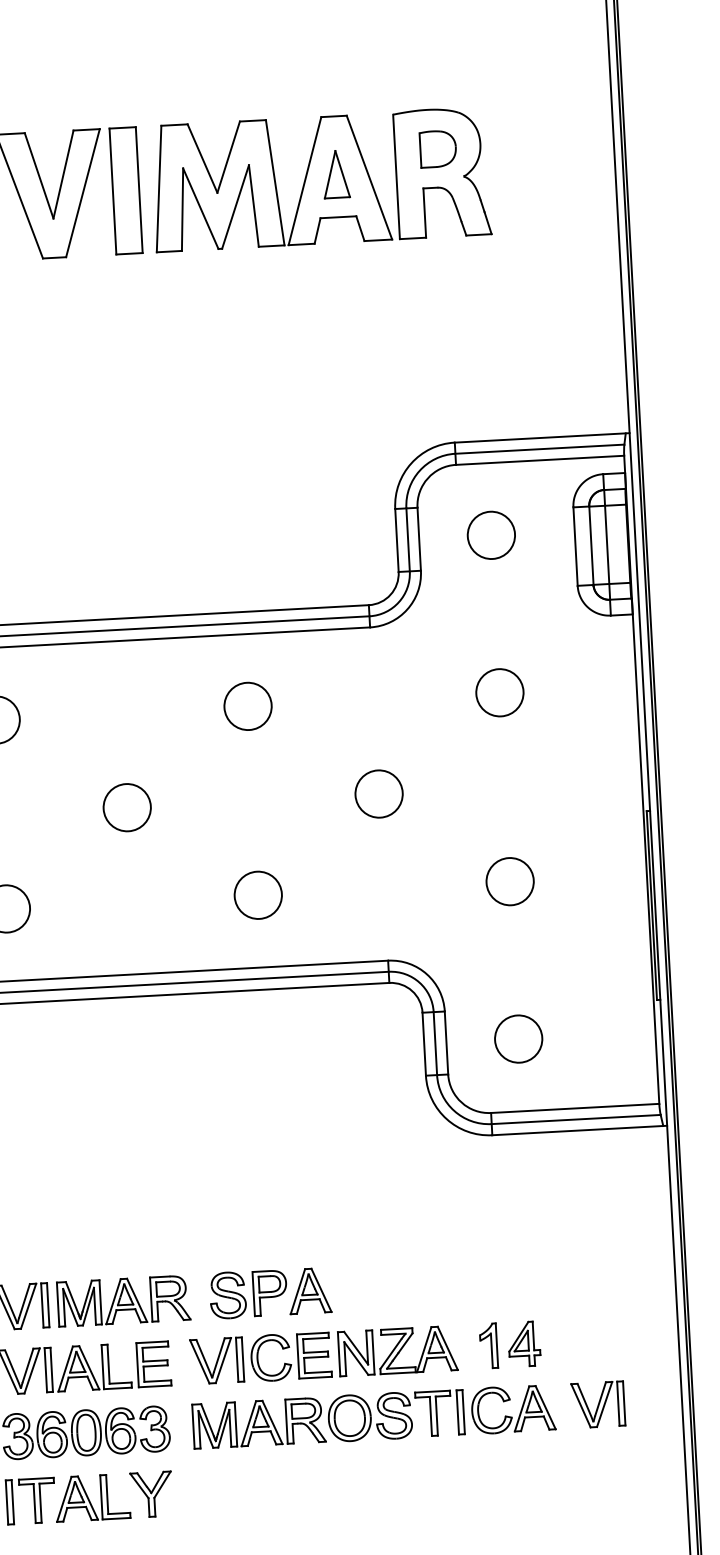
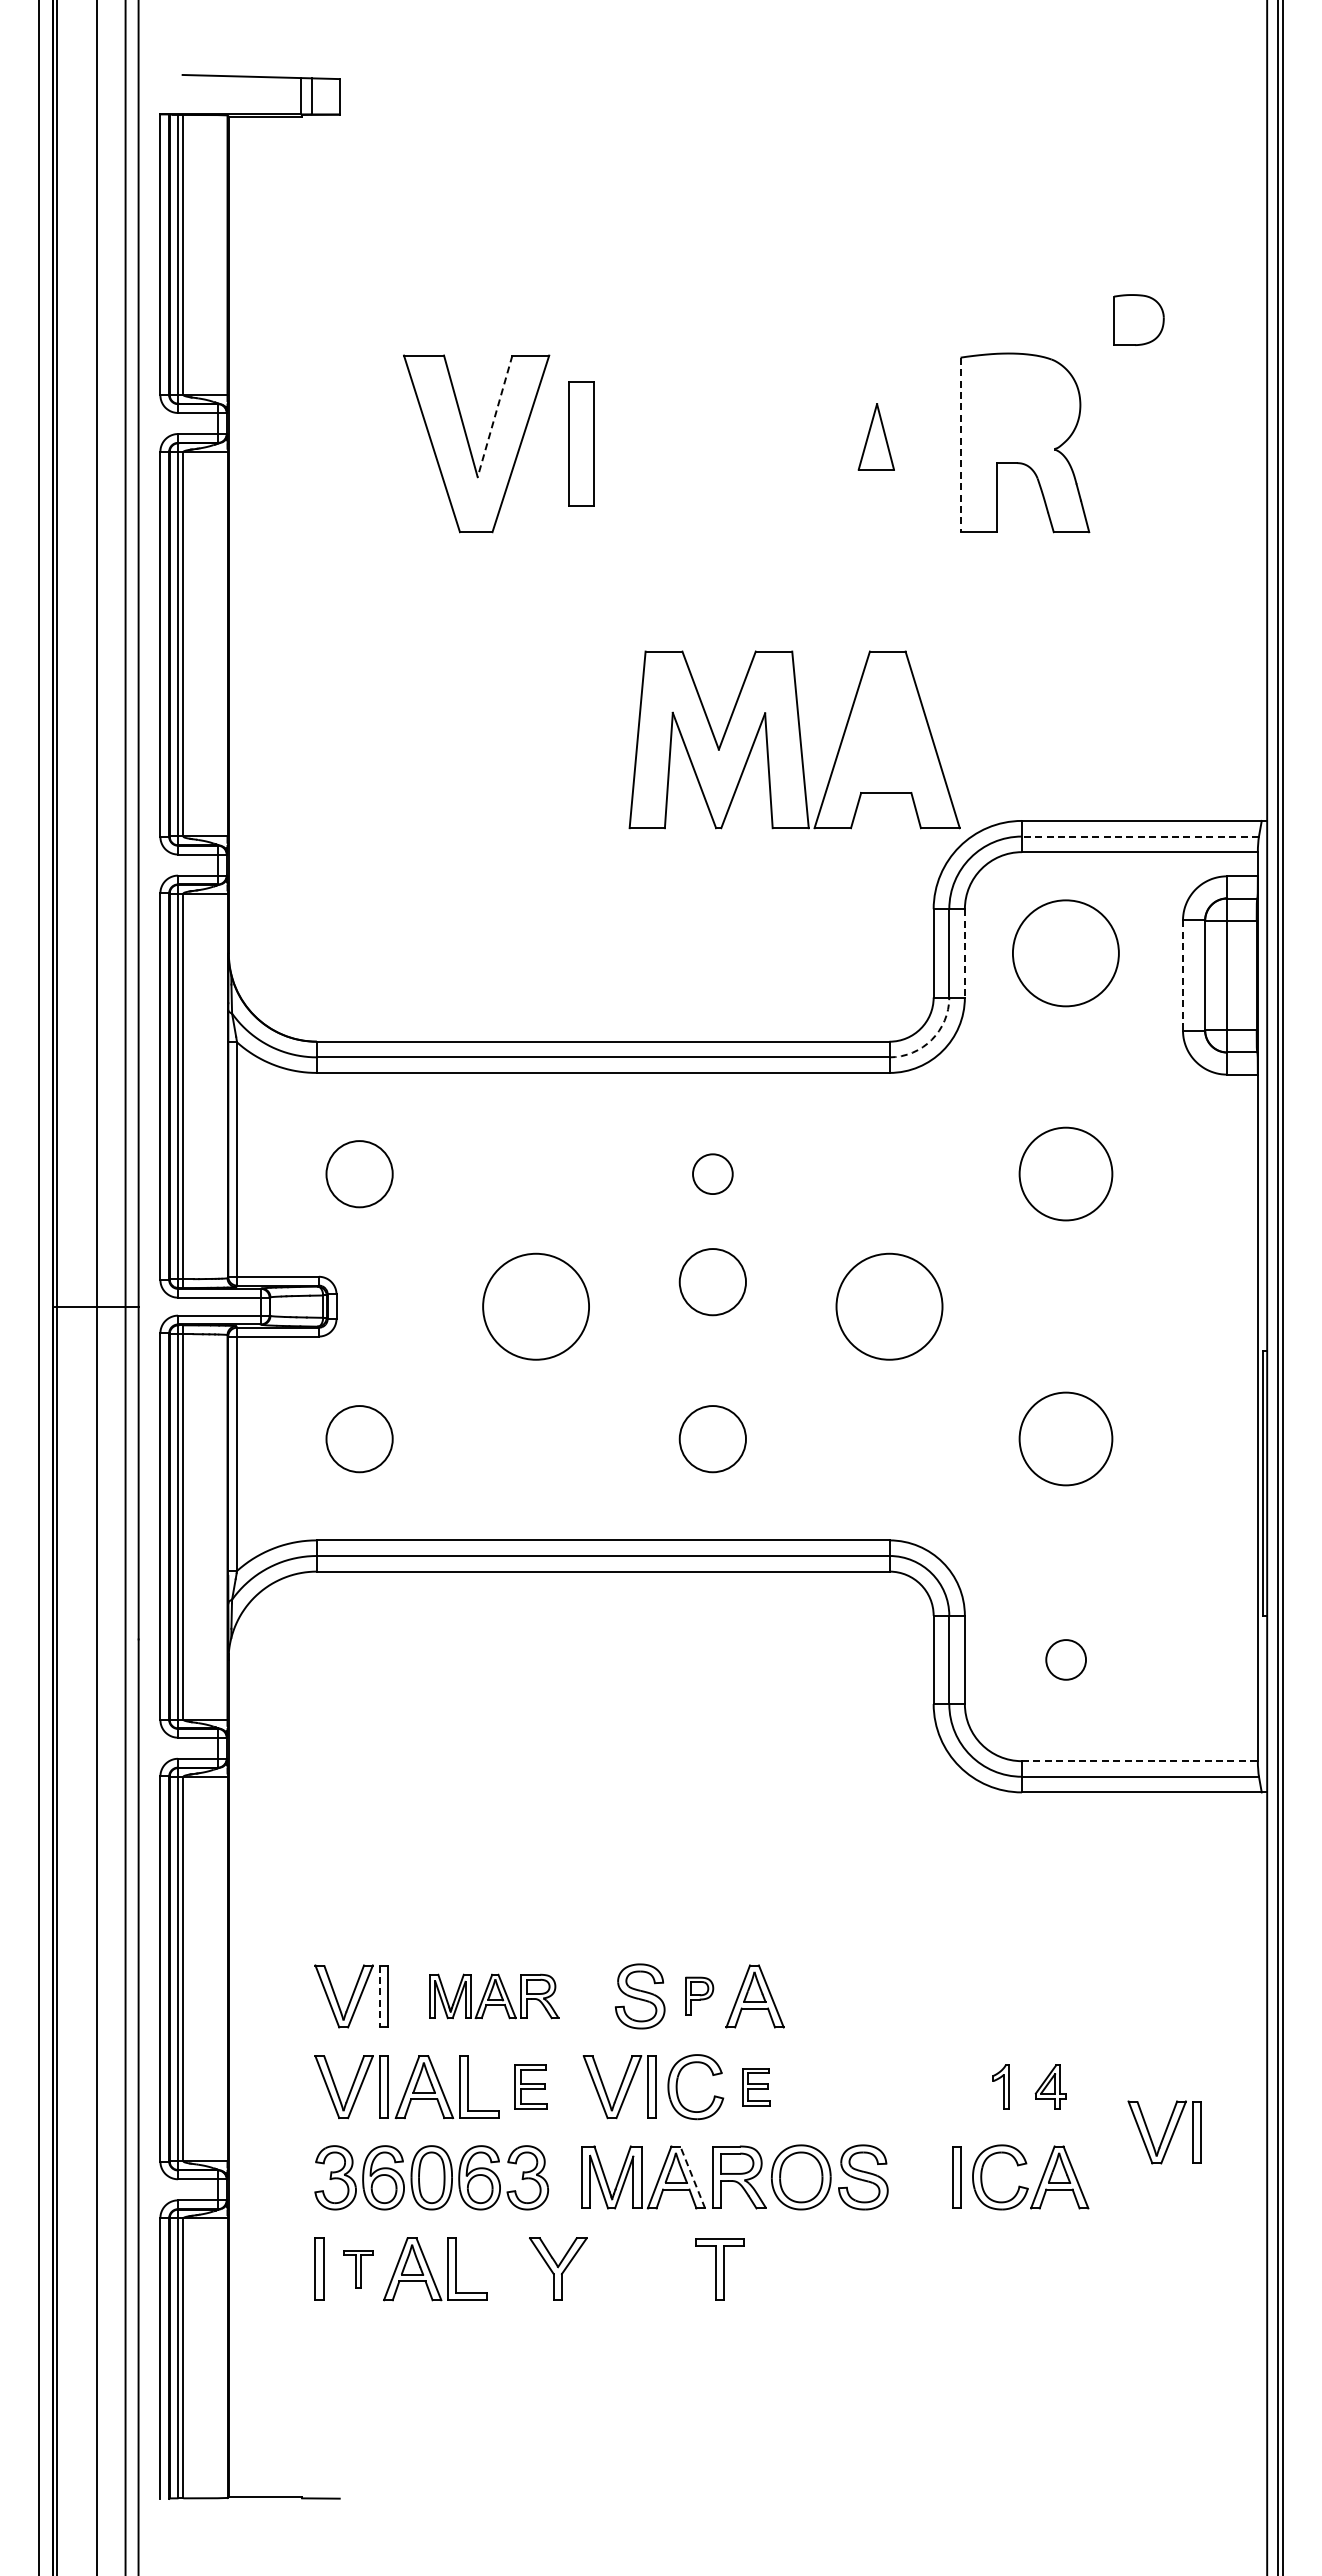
part: (437, 148) -> (1138, 319), moved
line: (63, 174) -> (494, 416), solid -> dashed
line: (396, 177) -> (960, 445), solid -> dashed
part: (270, 182) -> (794, 739), moved
part: (126, 190) -> (581, 443), size x0.7
line: (539, 449) -> (1139, 836), solid -> dashed
circle: (491, 535) -> (1066, 953), size x1.6
line: (418, 539) -> (964, 953), solid -> dashed
line: (575, 546) -> (1182, 975), solid -> dashed
arc: (398, 601) -> (931, 1039), solid -> dashed
circle: (500, 692) -> (1066, 1174), size x1.4
circle: (247, 706) -> (712, 1174), size x0.6
circle: (251, 783) -> (712, 1282), added
circle: (379, 793) -> (889, 1306), size x1.6
circle: (127, 807) -> (536, 1306), size x1.6
circle: (510, 881) -> (1066, 1439), size x1.4
circle: (518, 1038) -> (1066, 1659), size x0.6
line: (574, 1108) -> (1139, 1761), solid -> dashed
part: (270, 1292) -> (699, 1995), size x0.6
part: (123, 1301) -> (493, 1996), size x0.7
line: (42, 1305) -> (379, 1996), solid -> dashed
part: (524, 1343) -> (1050, 2086), size x0.7
part: (489, 1345) -> (1001, 2086), size x0.7
part: (397, 1351) -> (873, 2087), removed
part: (314, 1355) -> (756, 2086), size x0.6
part: (153, 1363) -> (531, 2086), size x0.7
part: (598, 1404) -> (1164, 2132), moved
part: (433, 1413) -> (719, 2269), moved
line: (272, 1421) -> (692, 2176), solid -> dashed
part: (151, 1494) -> (558, 2268), moved
part: (37, 1500) -> (358, 2268), size x0.6

